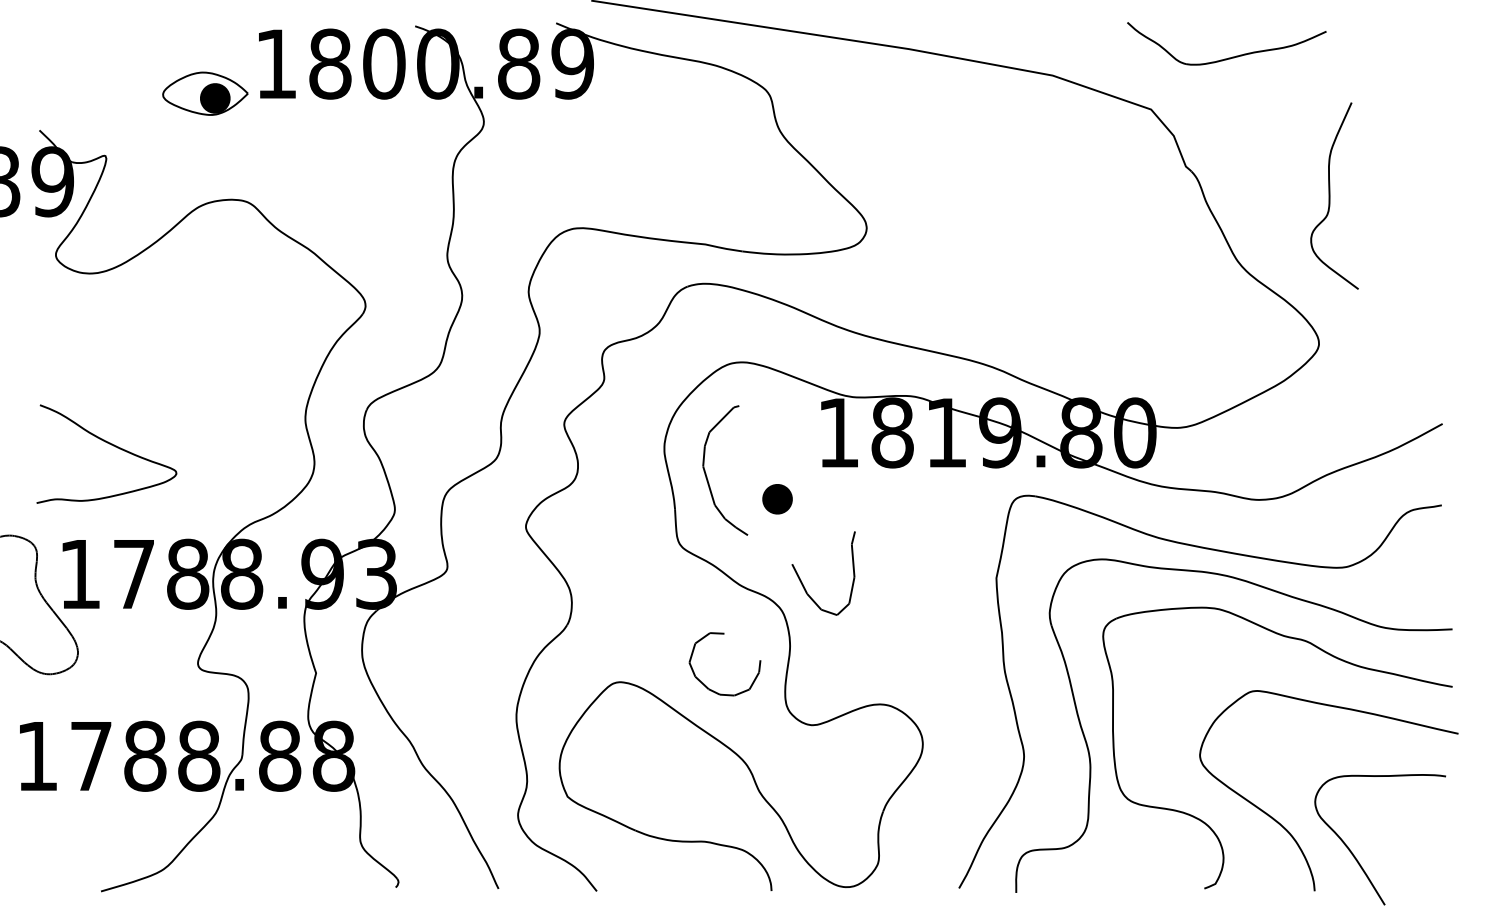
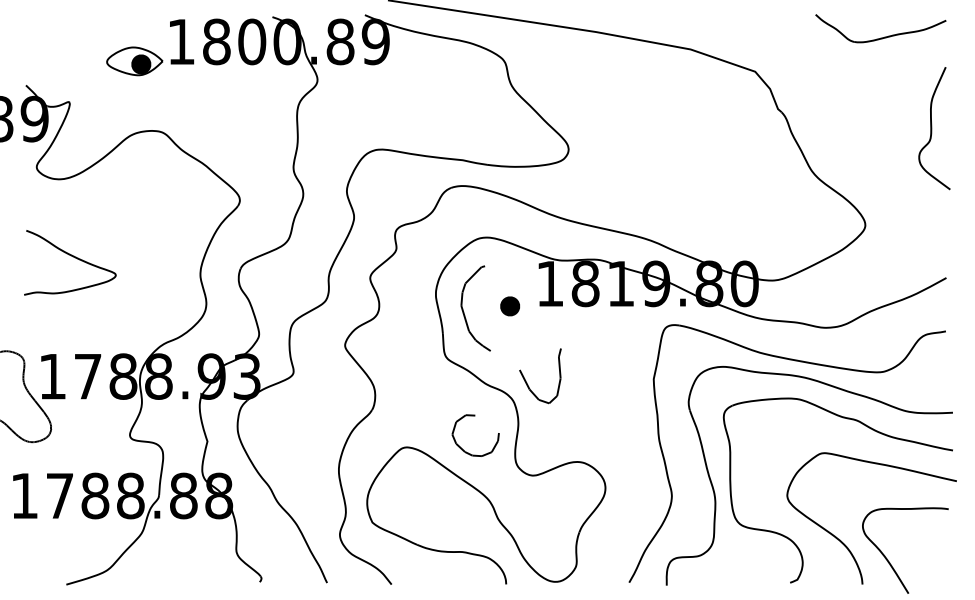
part: (1232, 55) -> (884, 36), moved
curve: (1331, 196) -> (932, 128), moved
curve: (111, 446) -> (73, 257), moved
part: (778, 499) -> (510, 306), moved

